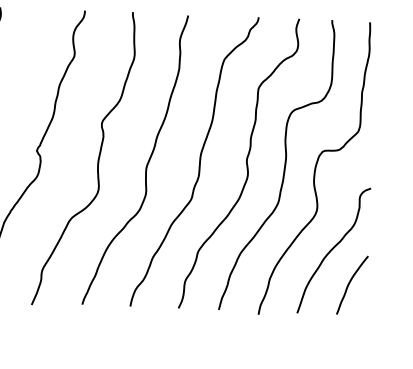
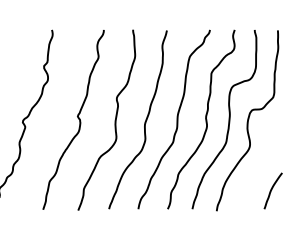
curve: (332, 250) -> (260, 170), removed

